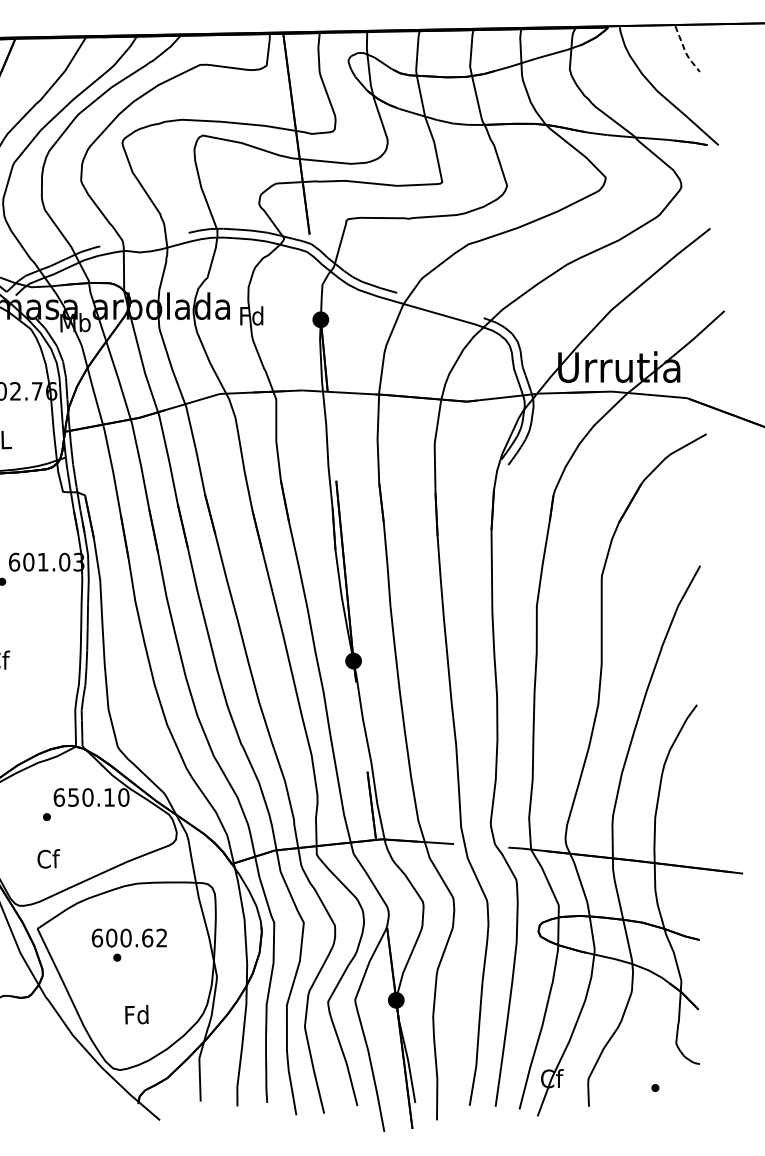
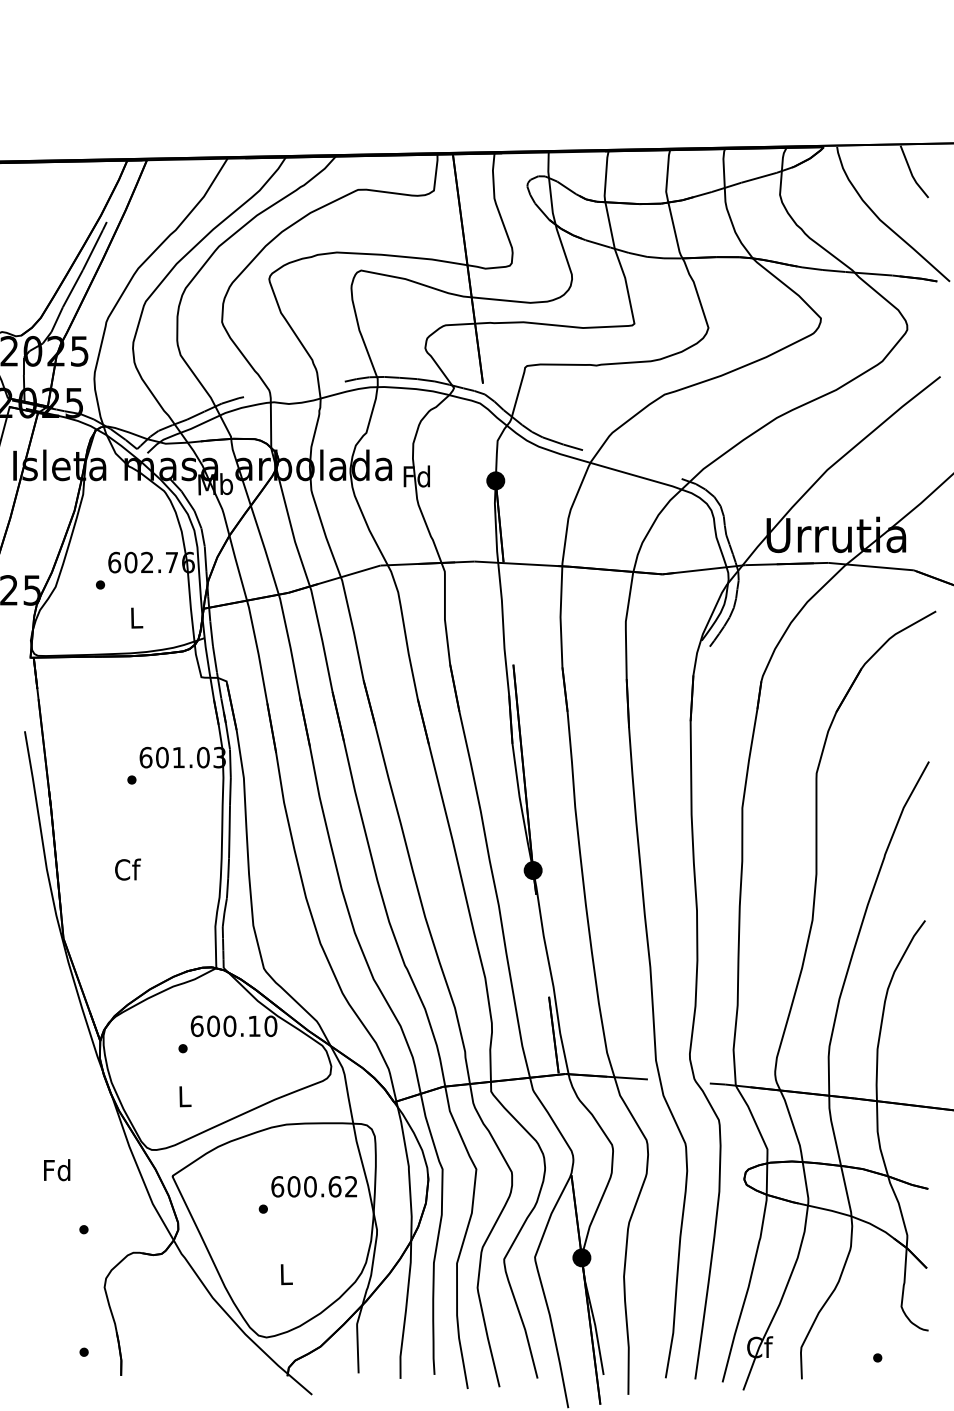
line: (685, 52) -> (912, 175), dashed -> solid
text: (73, 797) -> (213, 1026), 650.10 -> 600.10
text: (49, 859) -> (185, 1096), Cf -> L
text: (128, 937) -> (313, 1186), moved
text: (136, 1014) -> (285, 1274), Fd -> L

